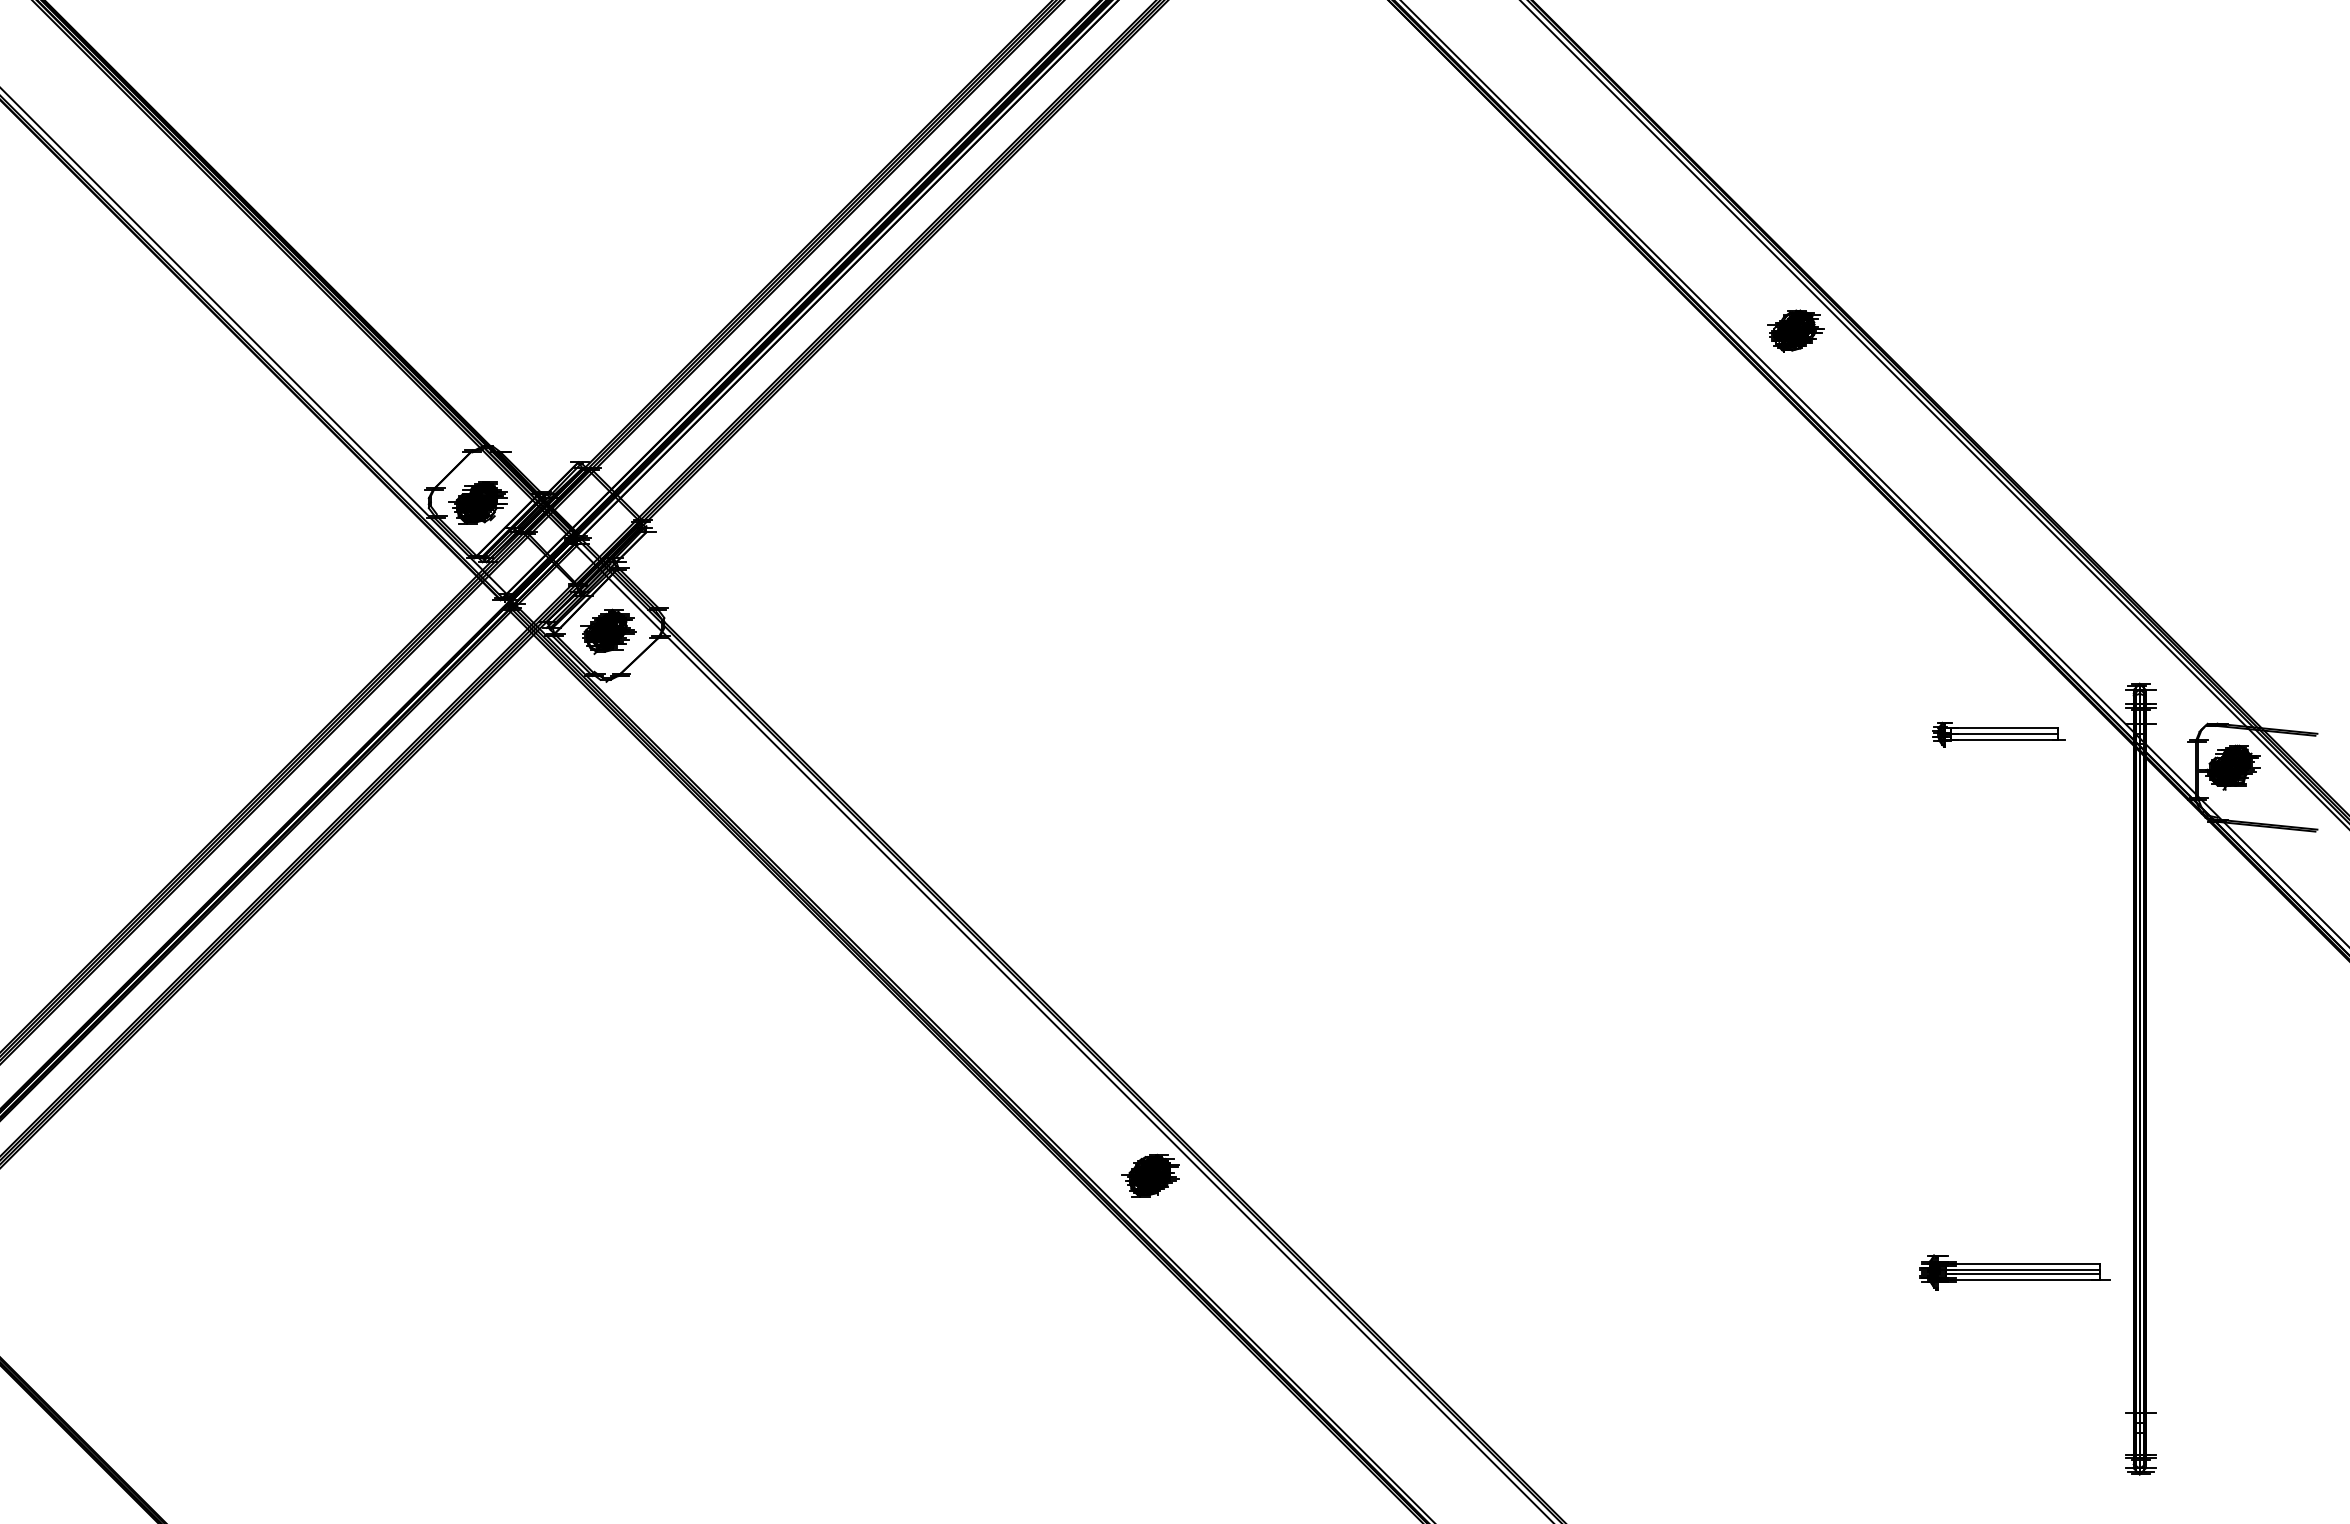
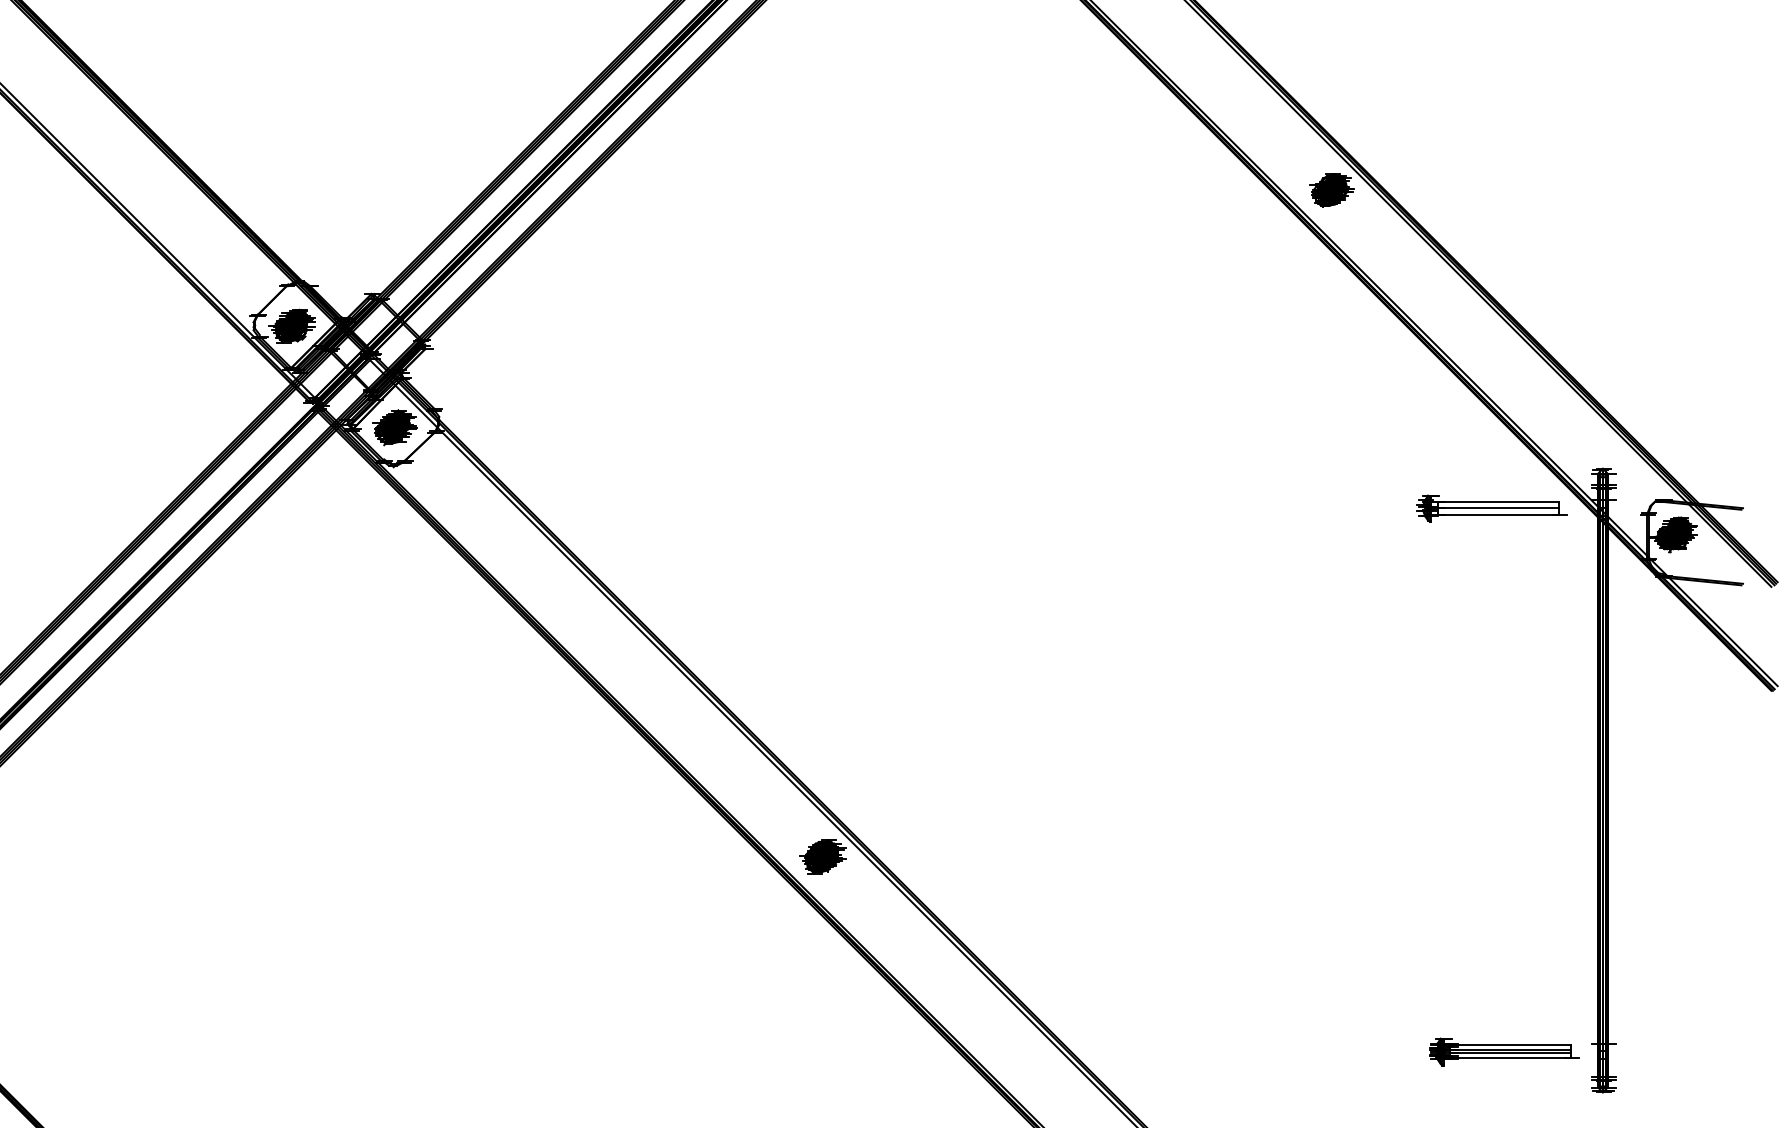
part: (1998, 734) -> (1491, 508), size x1.43
part: (2014, 1272) -> (1504, 1052), moved

